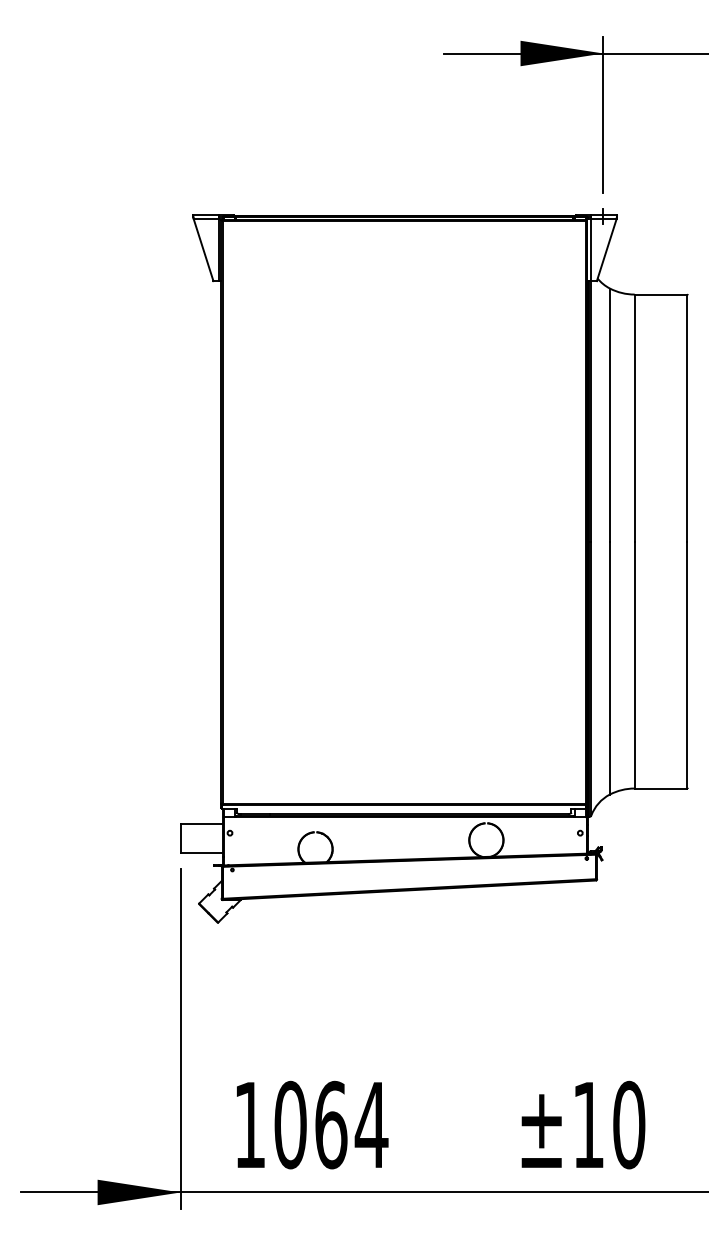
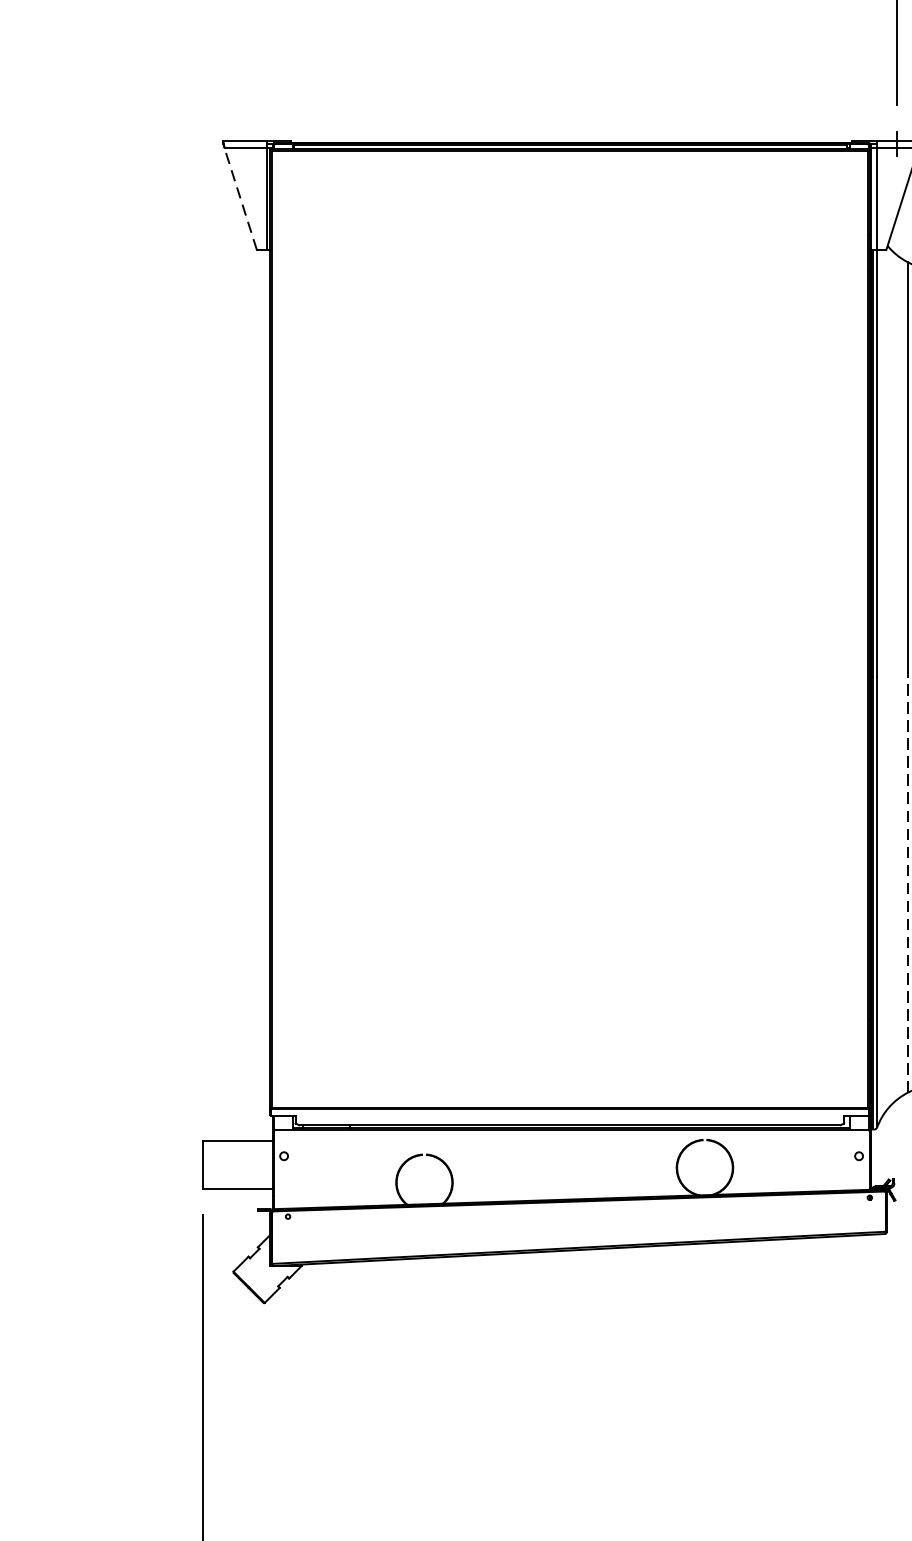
line: (203, 250) -> (240, 199), solid -> dashed
line: (609, 668) -> (907, 885), solid -> dashed

